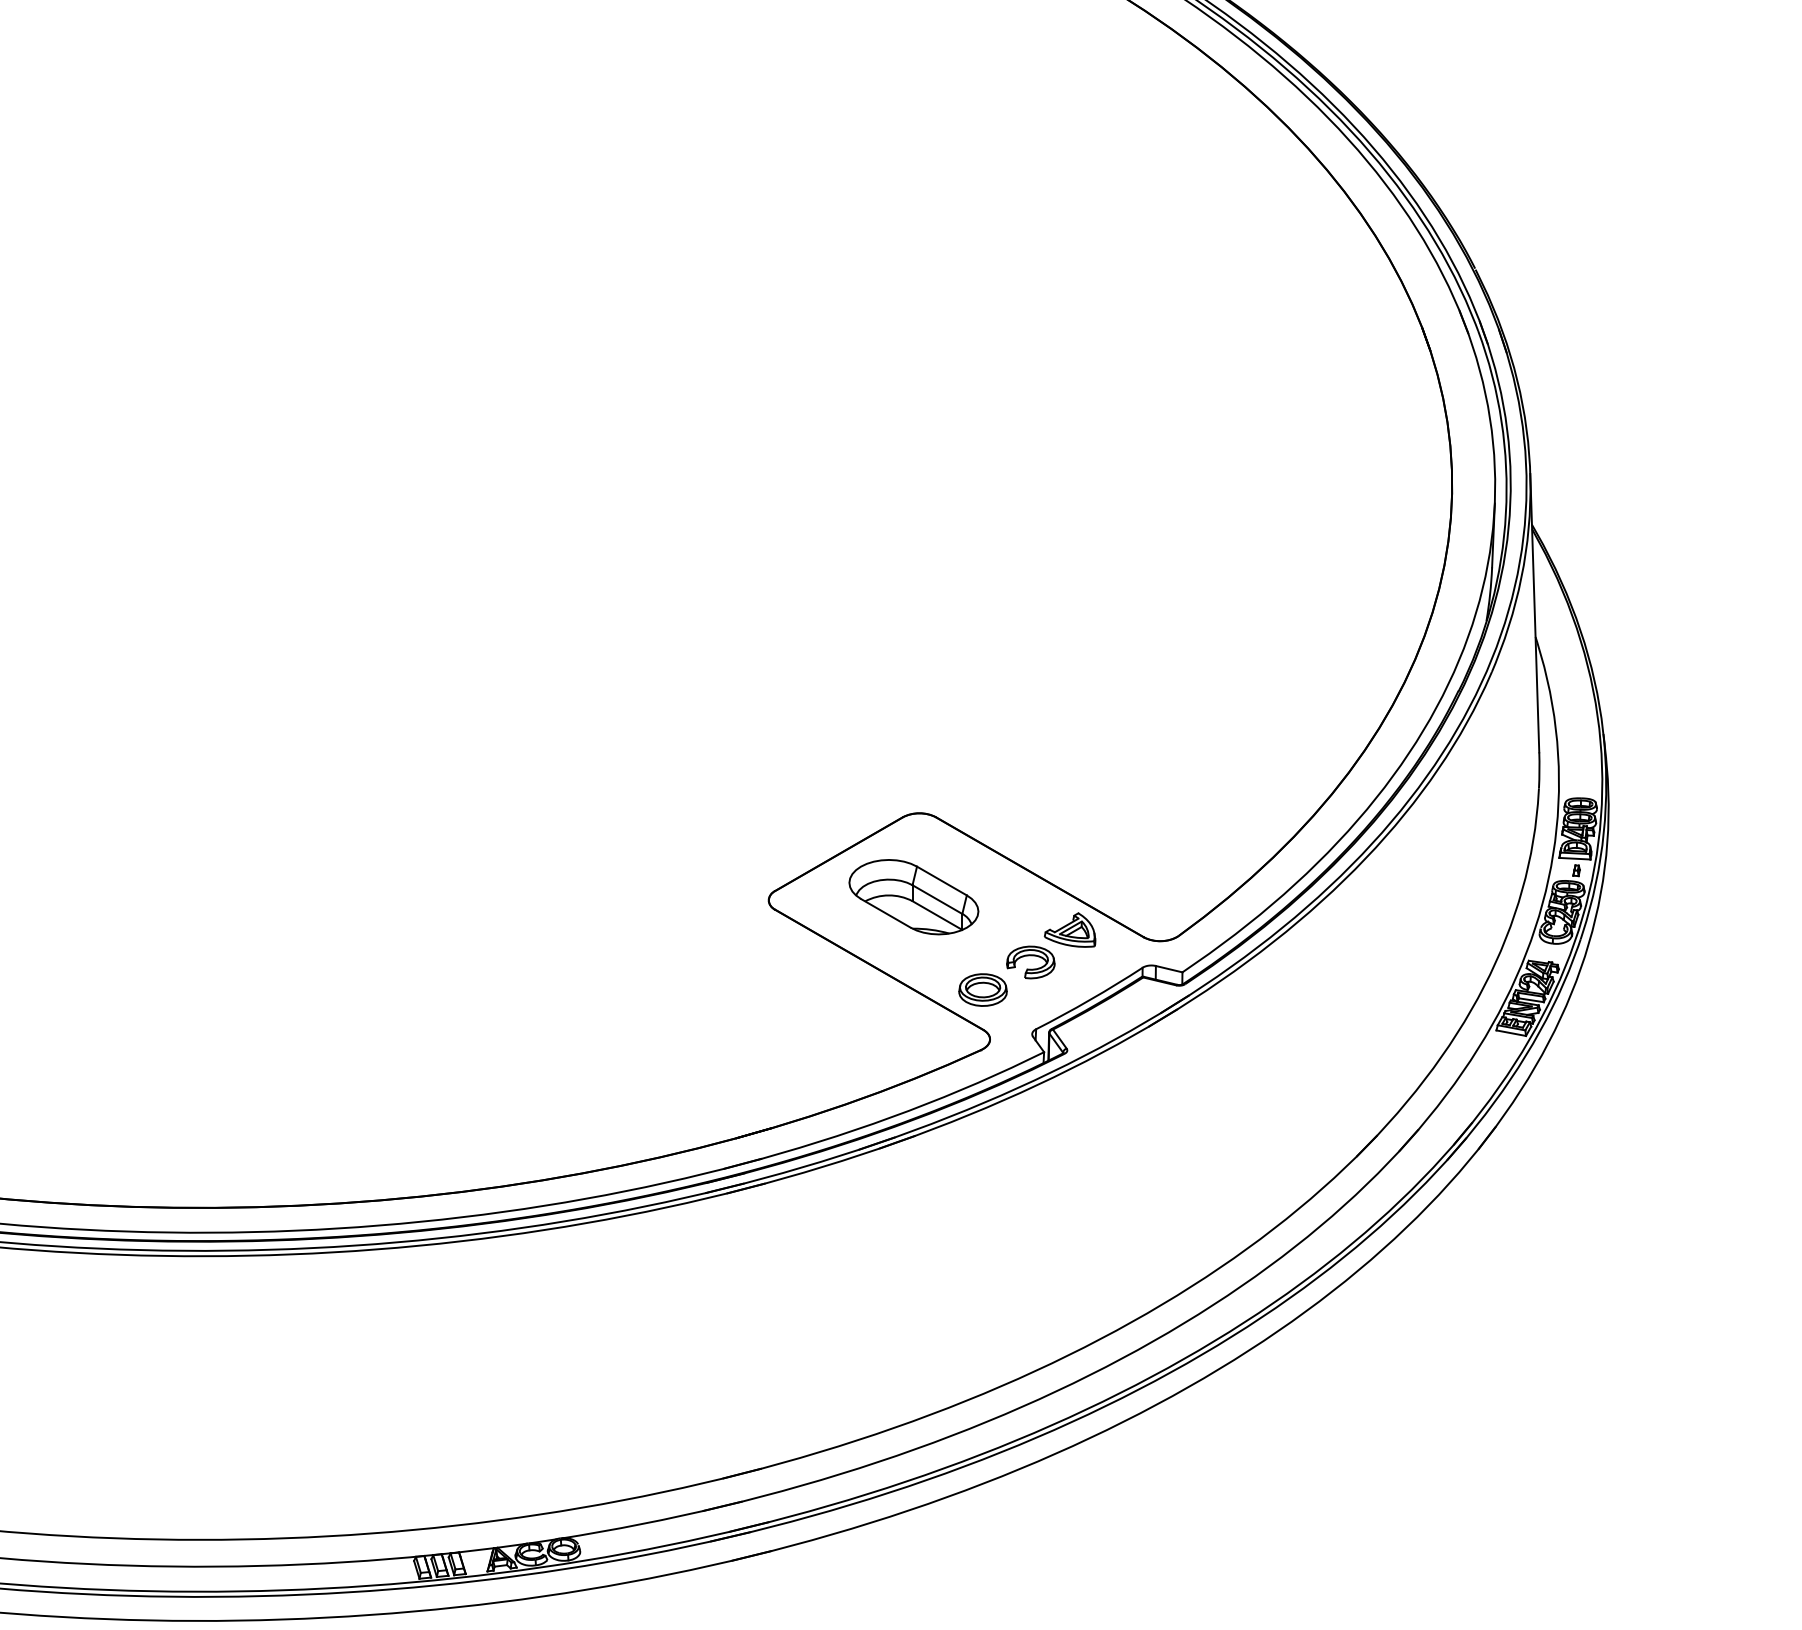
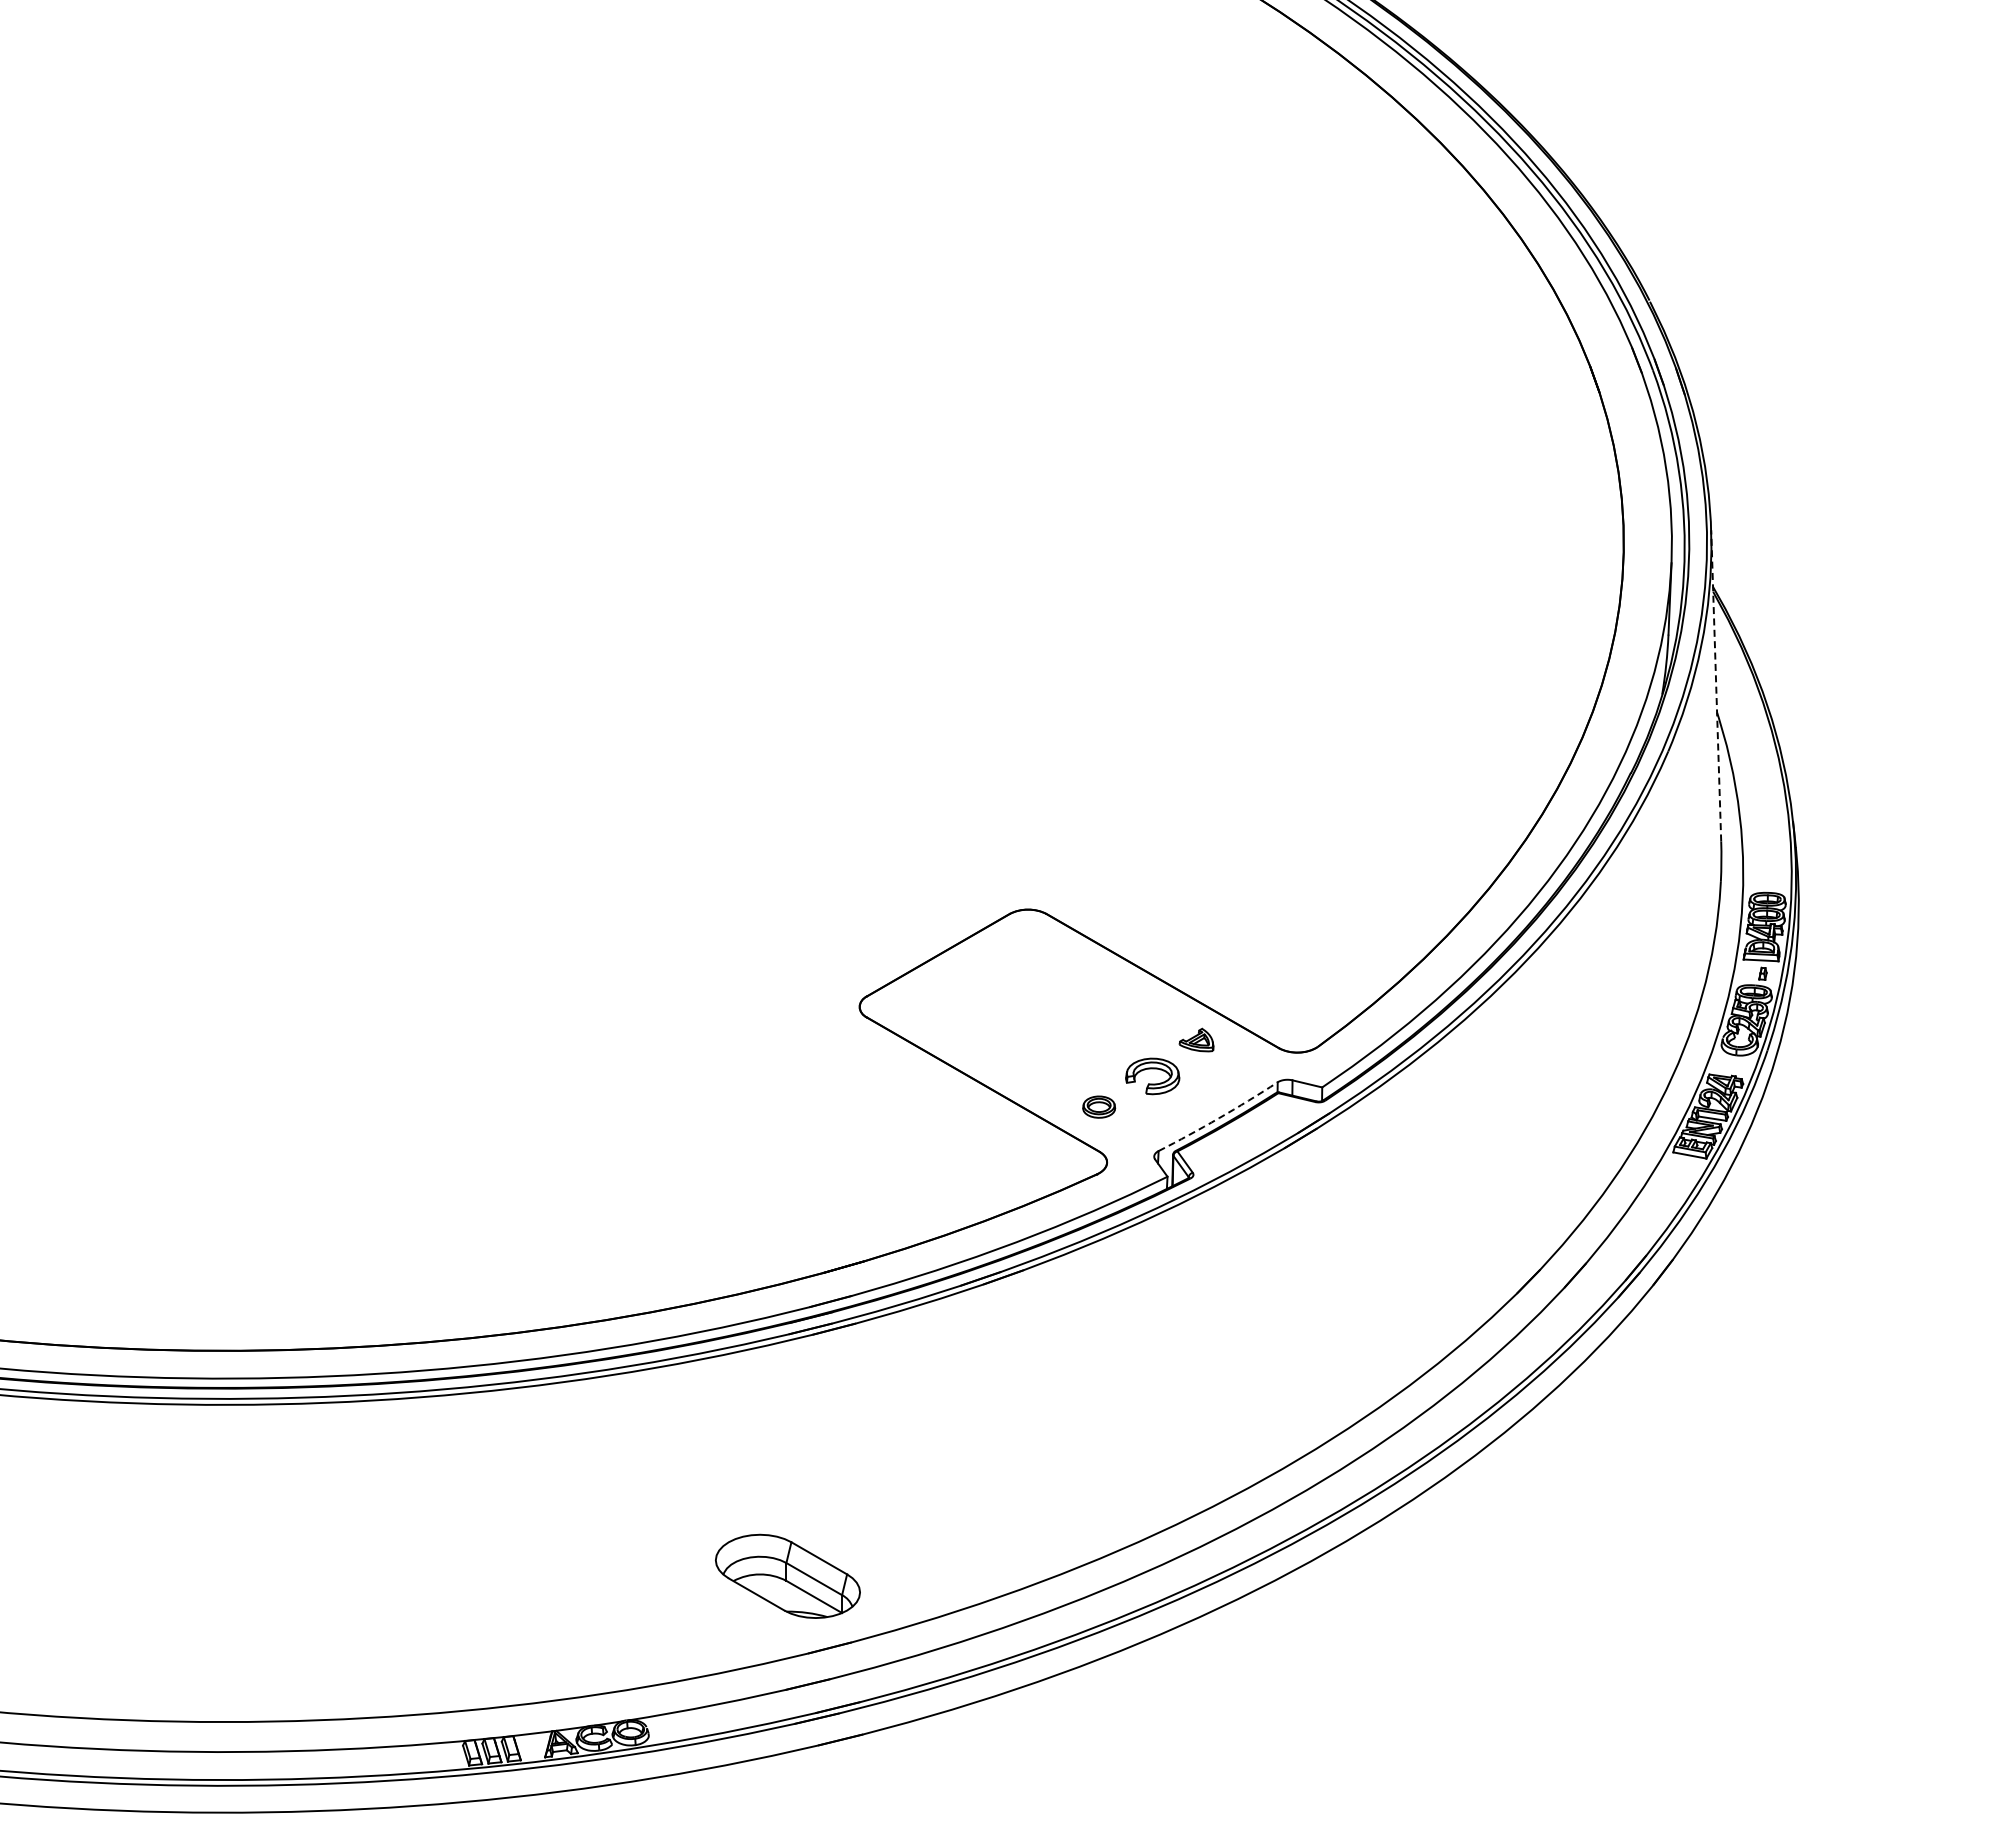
line: (1535, 612) -> (1716, 685), solid -> dashed
part: (913, 896) -> (787, 1575), moved
part: (1070, 929) -> (1196, 1039), size x0.6
part: (982, 989) -> (1098, 1106), size x0.6
arc: (1090, 1000) -> (1219, 1118), solid -> dashed

